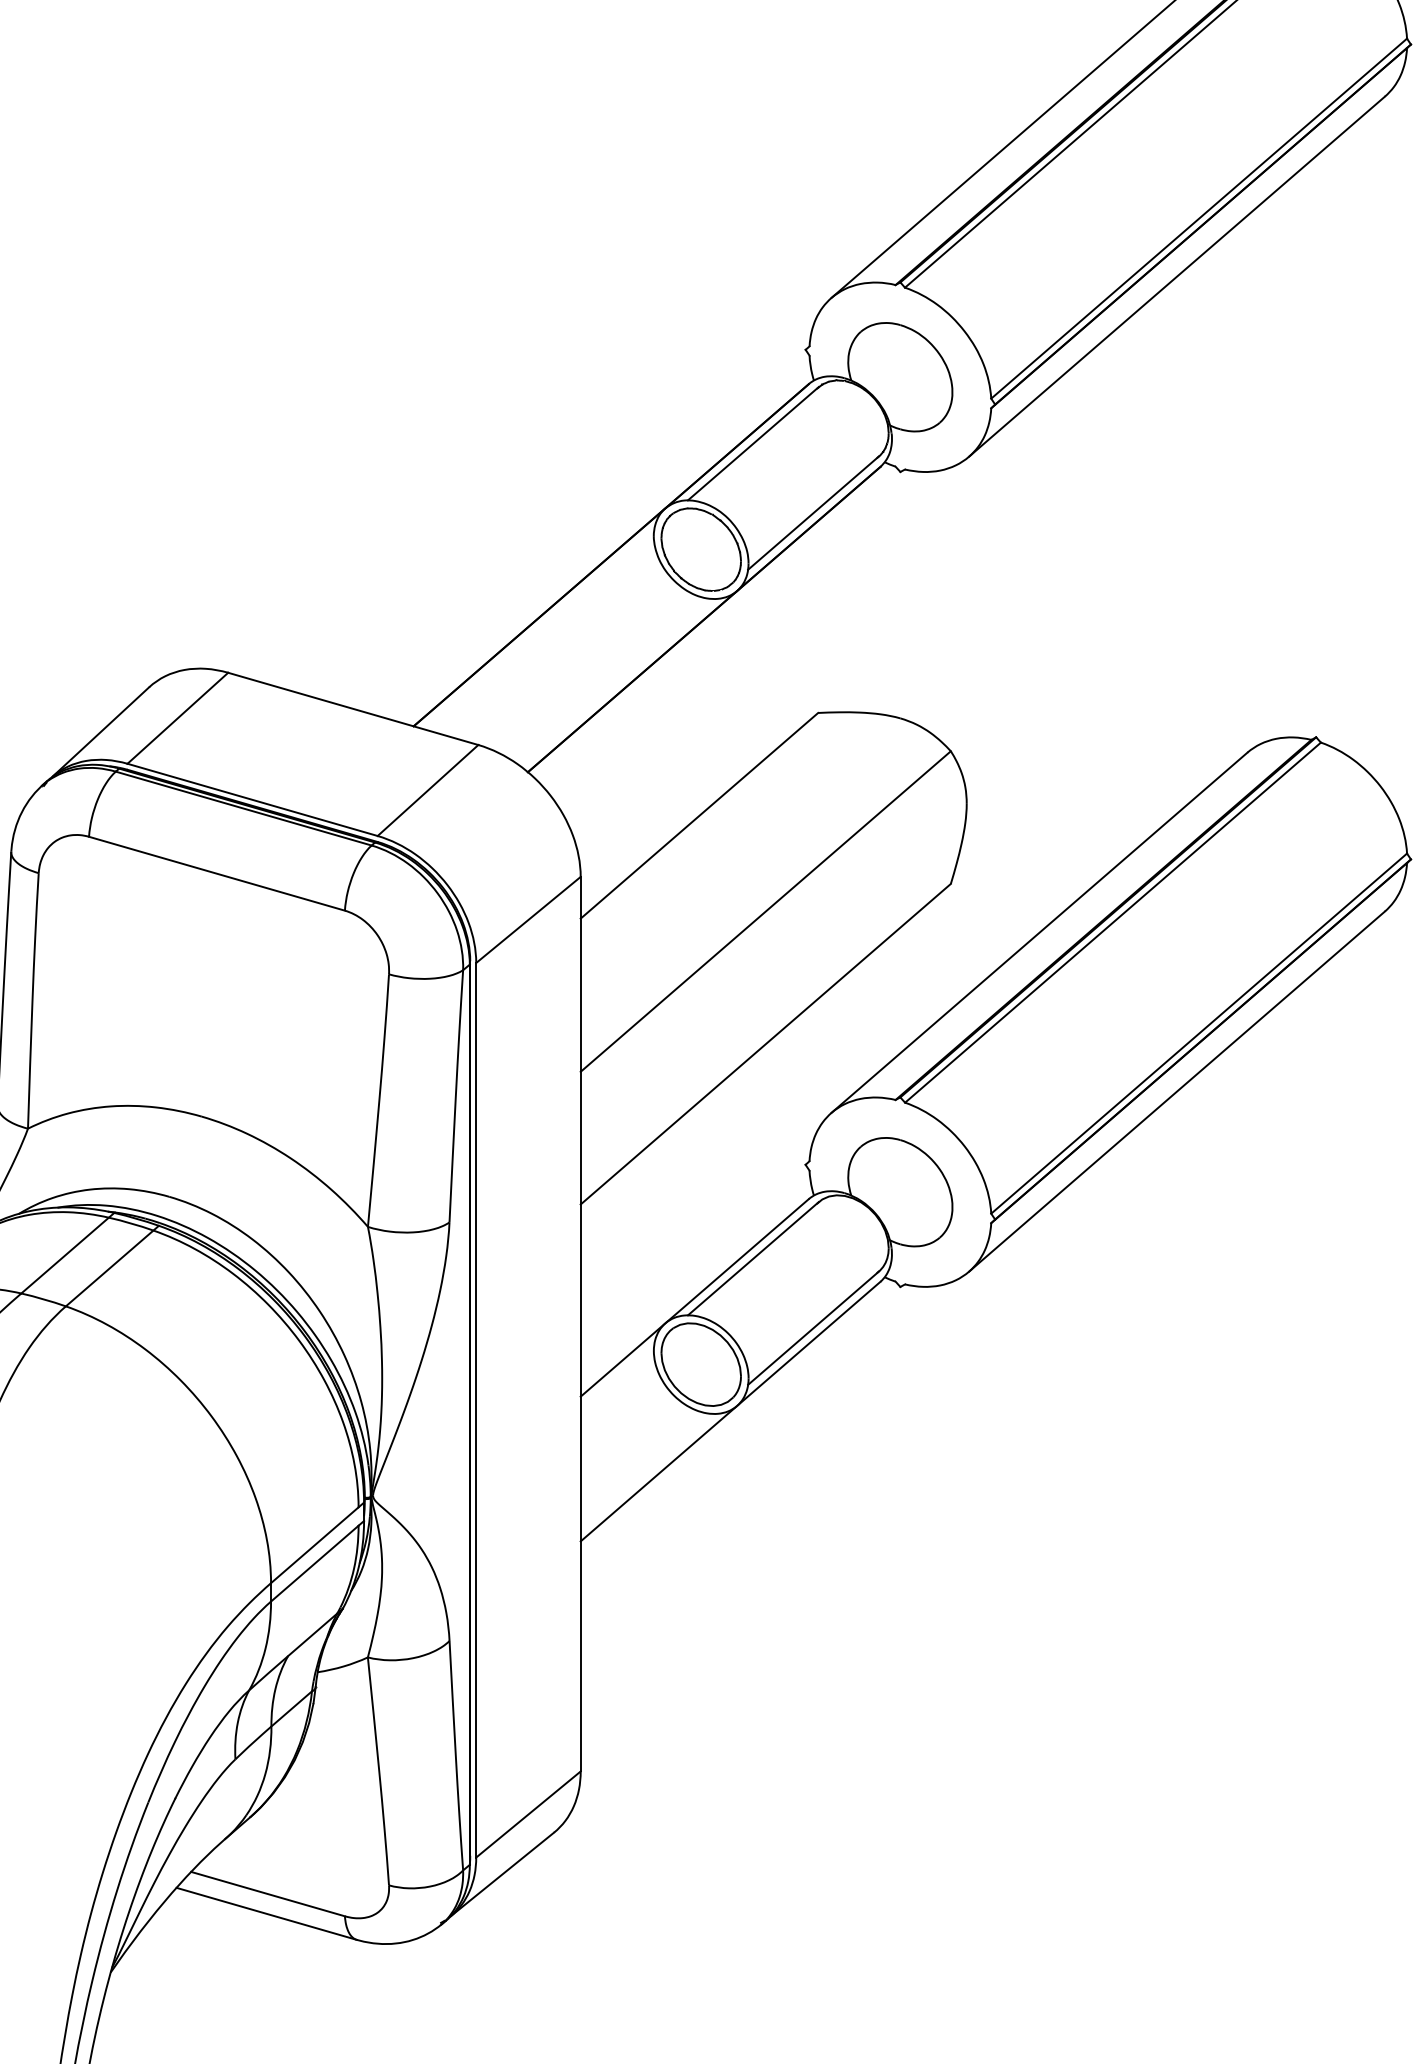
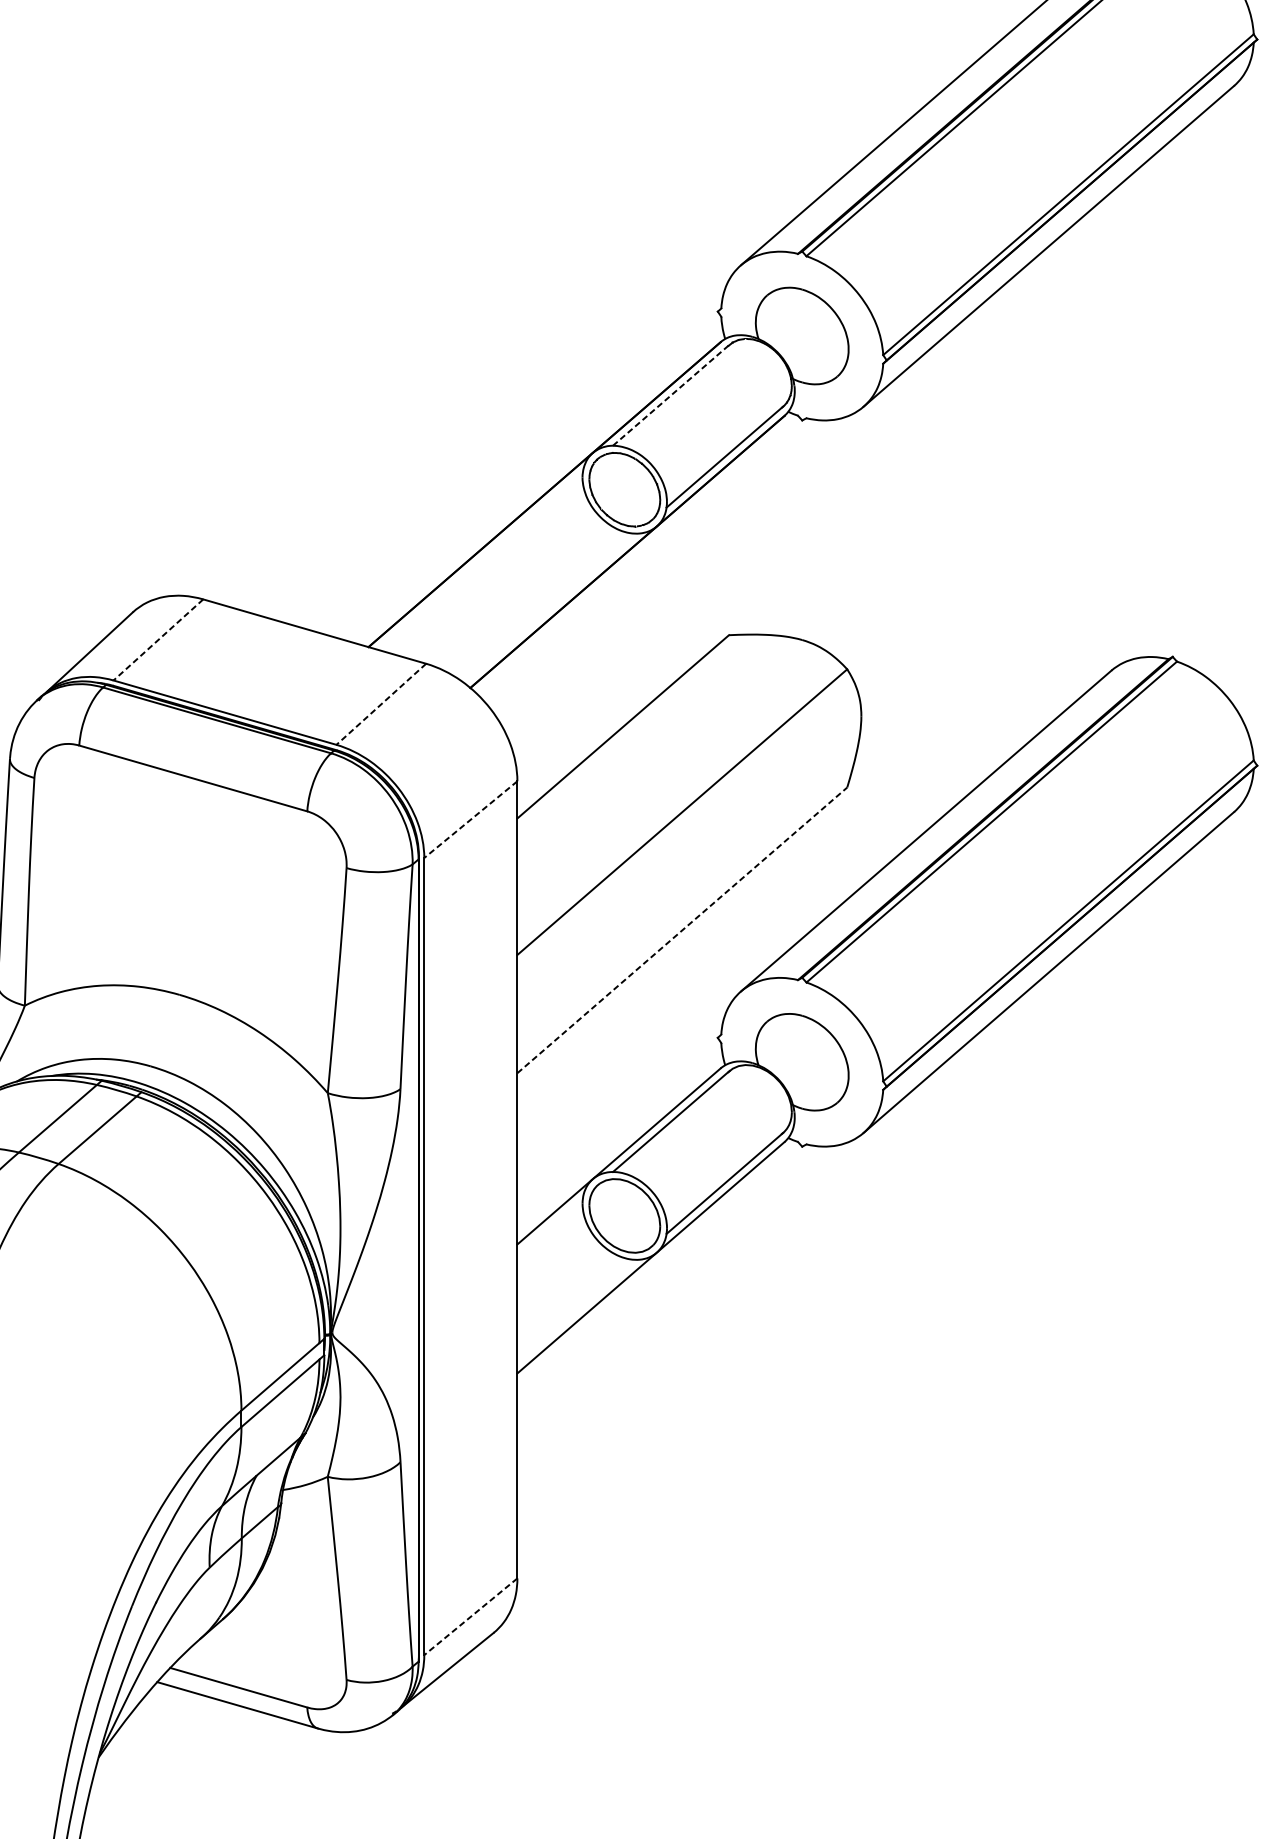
line: (753, 443) -> (671, 395), solid -> dashed
line: (177, 718) -> (158, 640), solid -> dashed
line: (428, 790) -> (381, 704), solid -> dashed
line: (528, 919) -> (470, 819), solid -> dashed
line: (765, 1044) -> (682, 930), solid -> dashed
line: (528, 1814) -> (470, 1616), solid -> dashed

